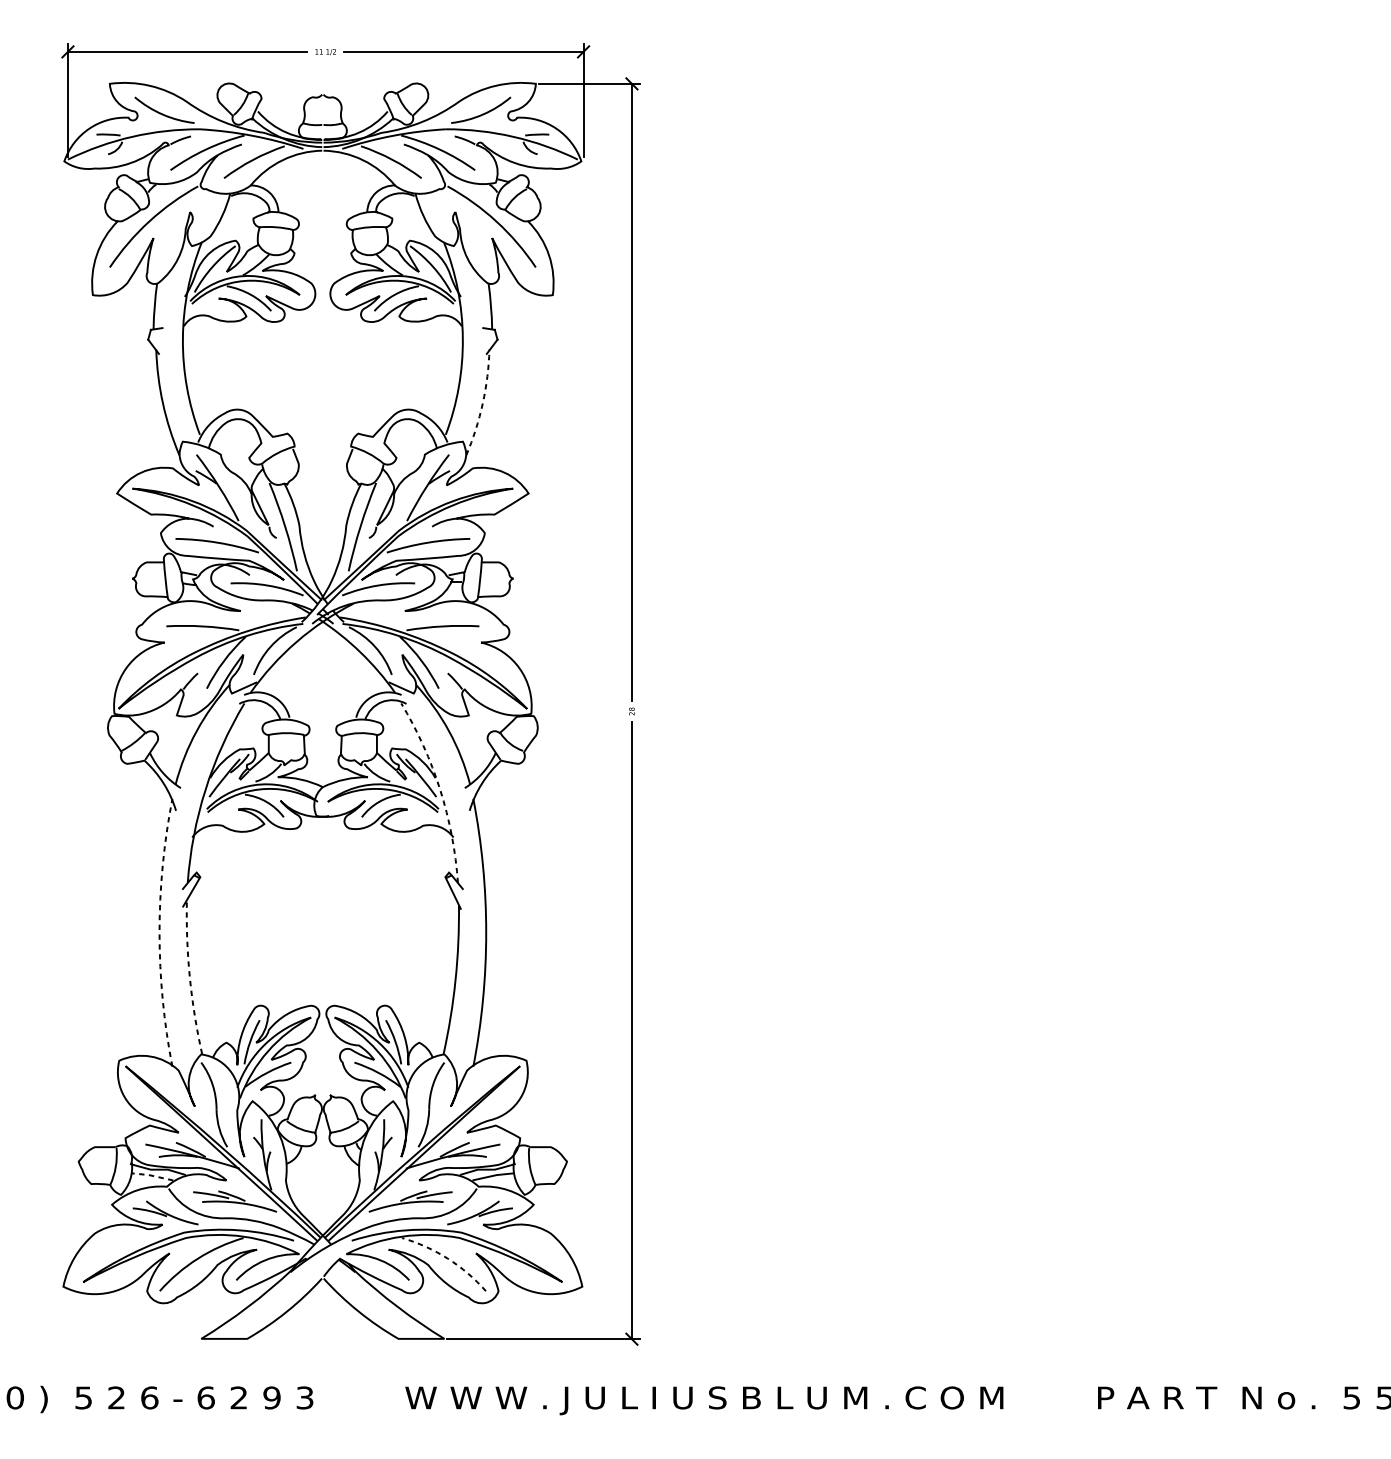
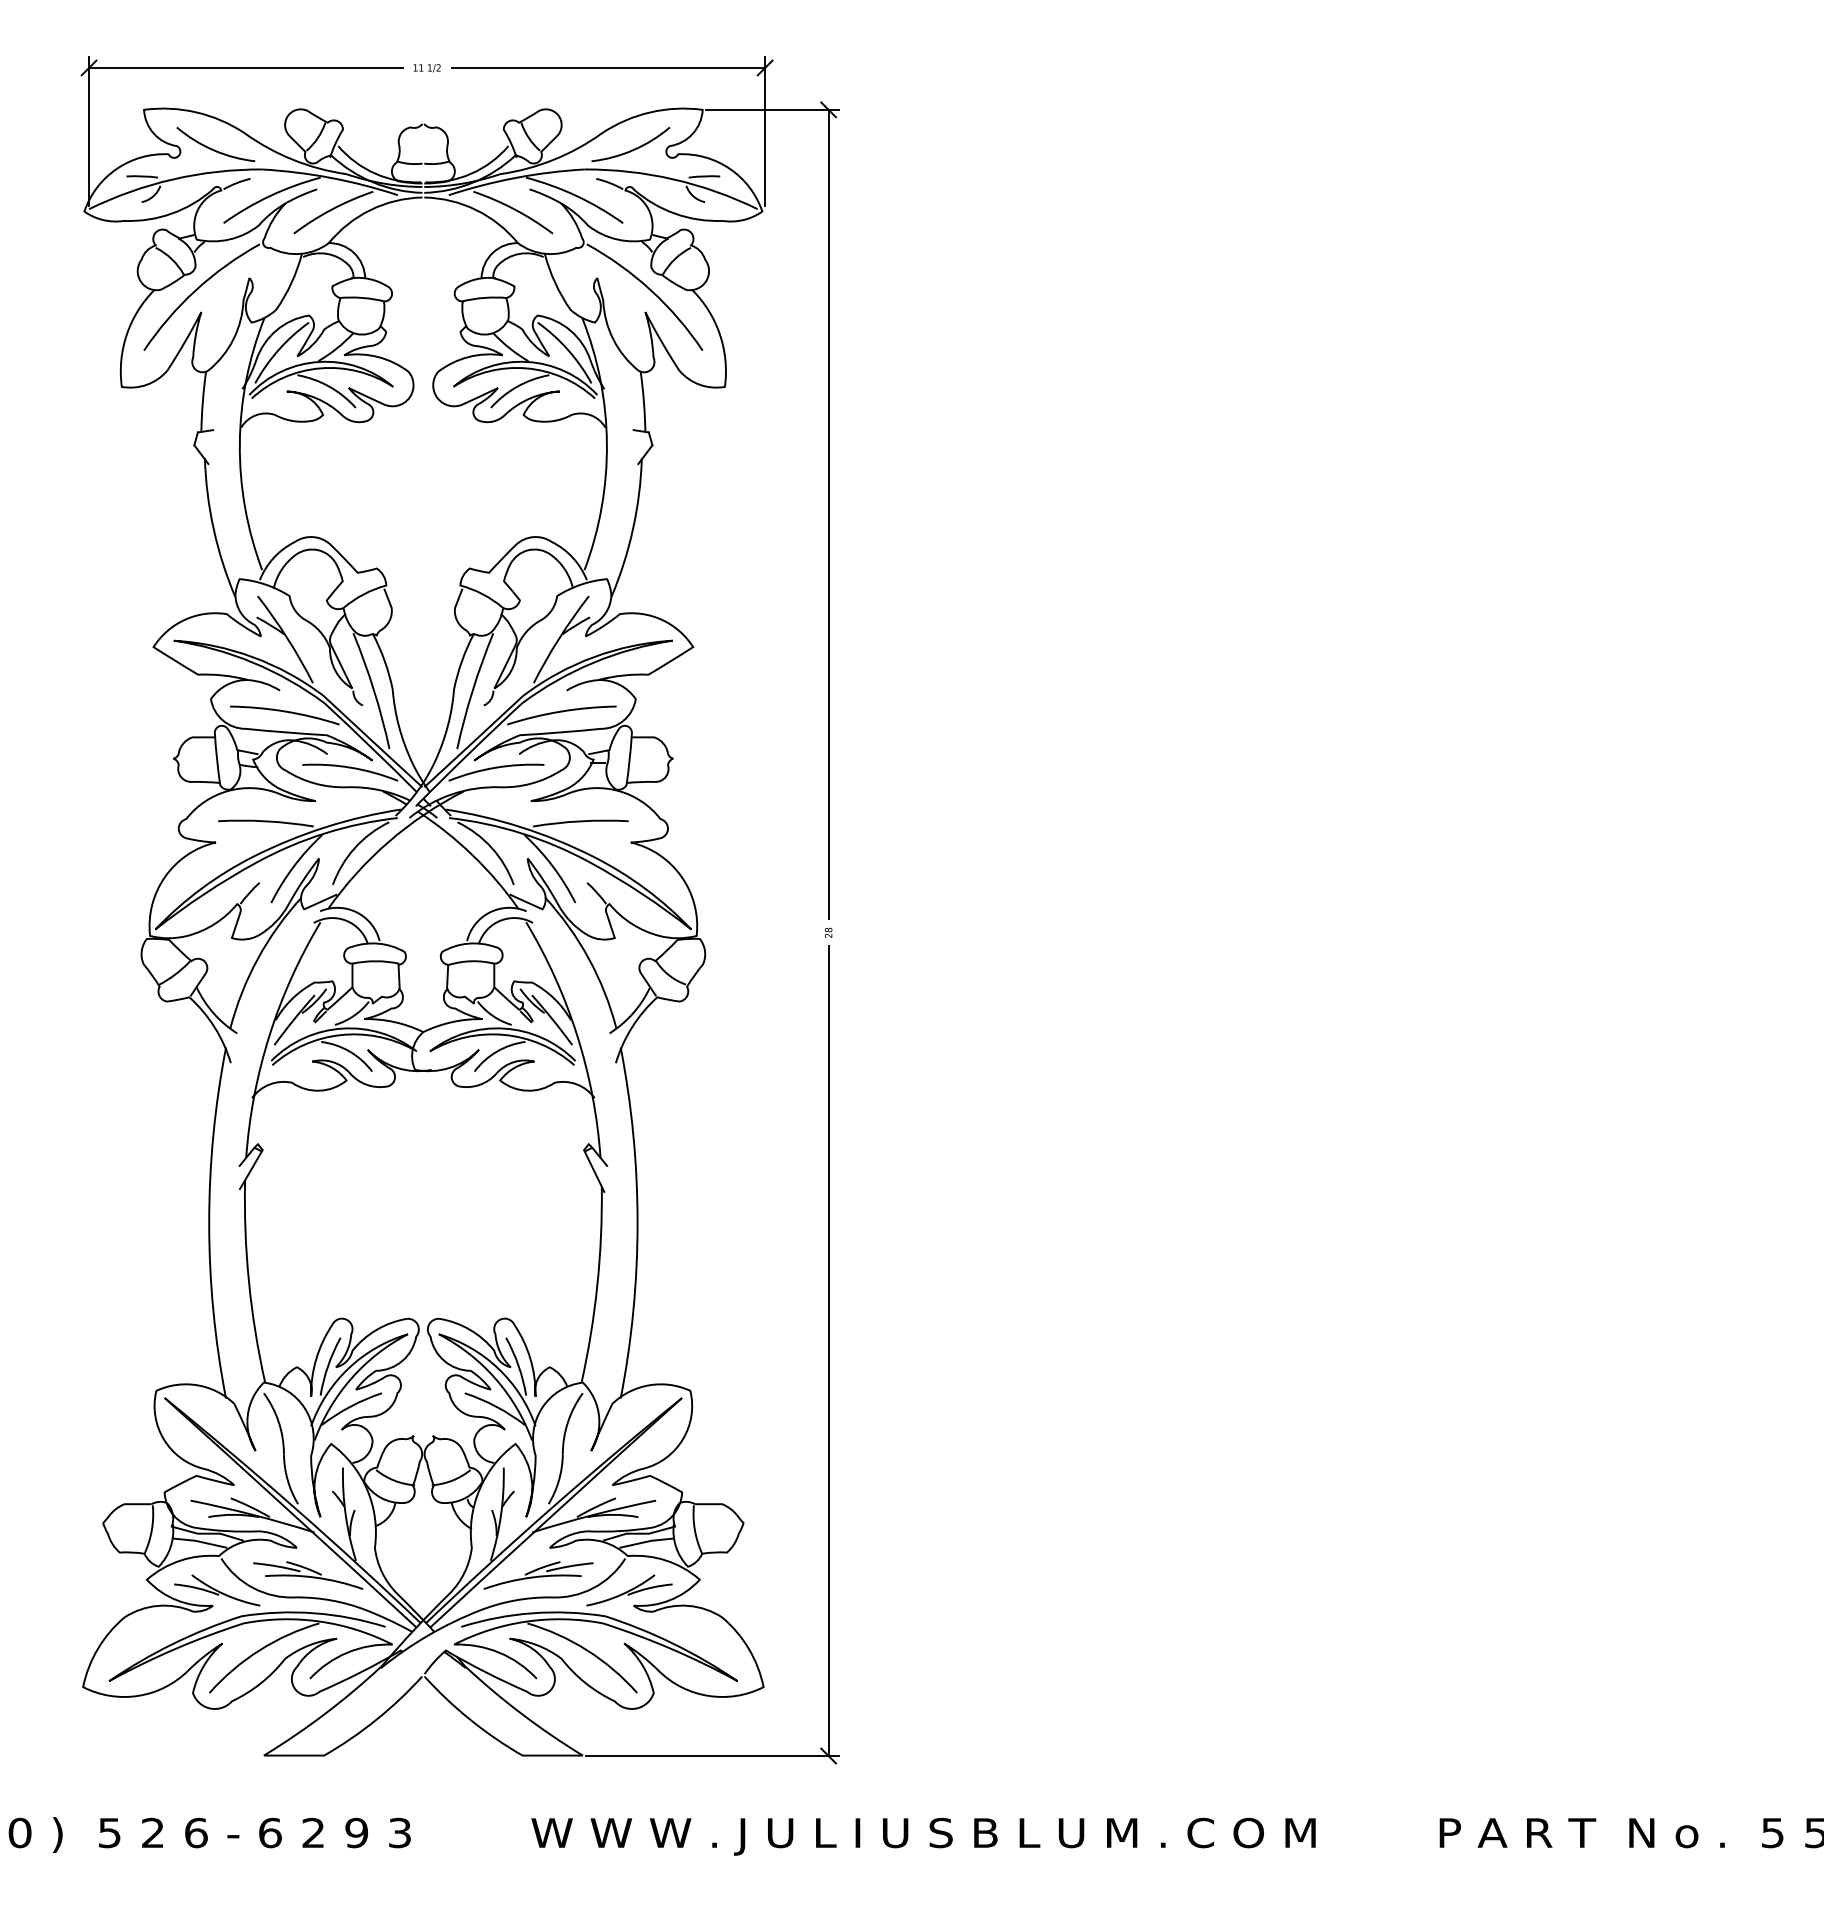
arc: (483, 403) -> (633, 529), dashed -> solid
line: (440, 789) -> (577, 1035), dashed -> solid
line: (159, 933) -> (209, 1223), dashed -> solid
line: (189, 977) -> (248, 1281), dashed -> solid
line: (152, 1175) -> (199, 1541), dashed -> solid
arc: (448, 1258) -> (587, 1650), dashed -> solid

